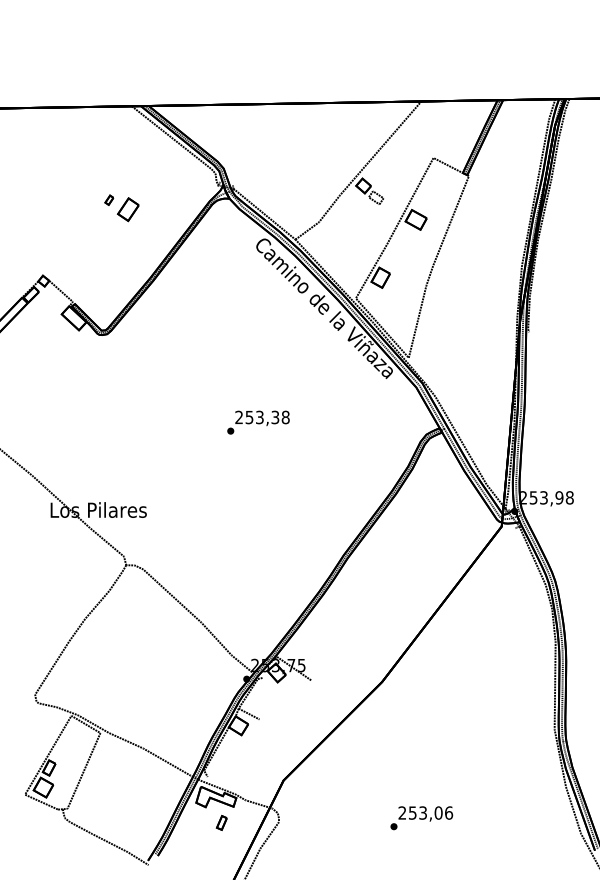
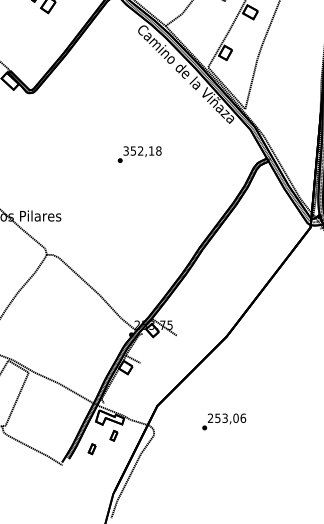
text: (257, 417) -> (139, 151), 253,38 -> 352,18
text: (421, 818) -> (224, 422), moved
part: (190, 841) -> (91, 448), added

